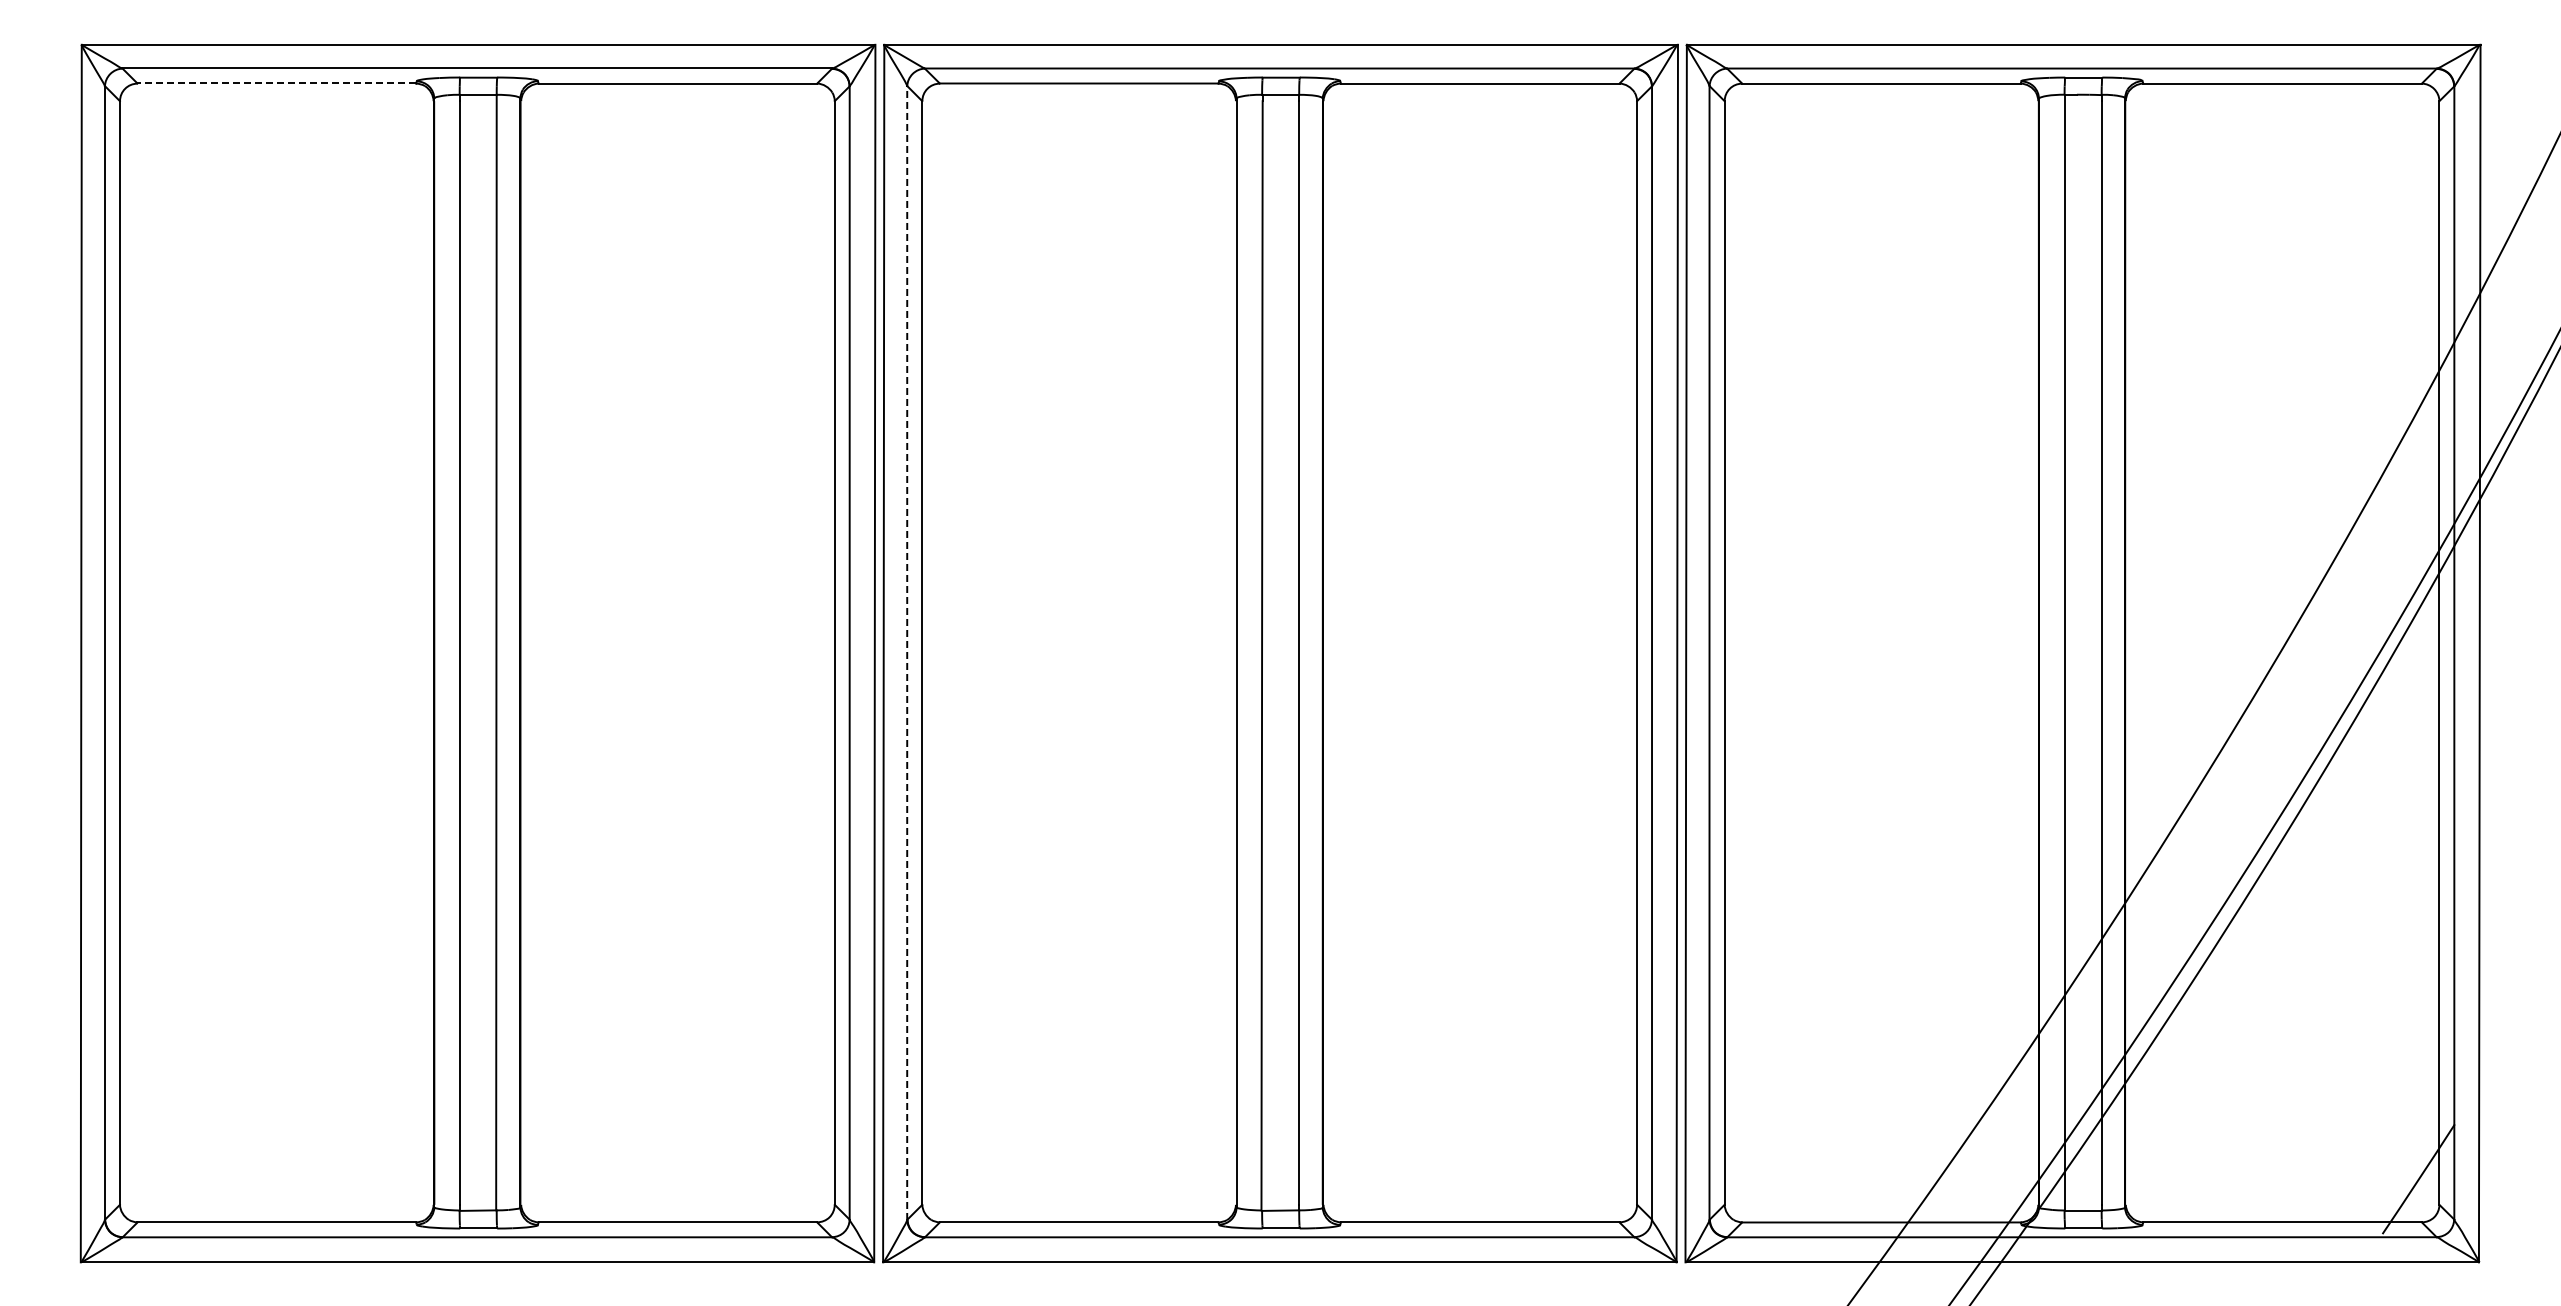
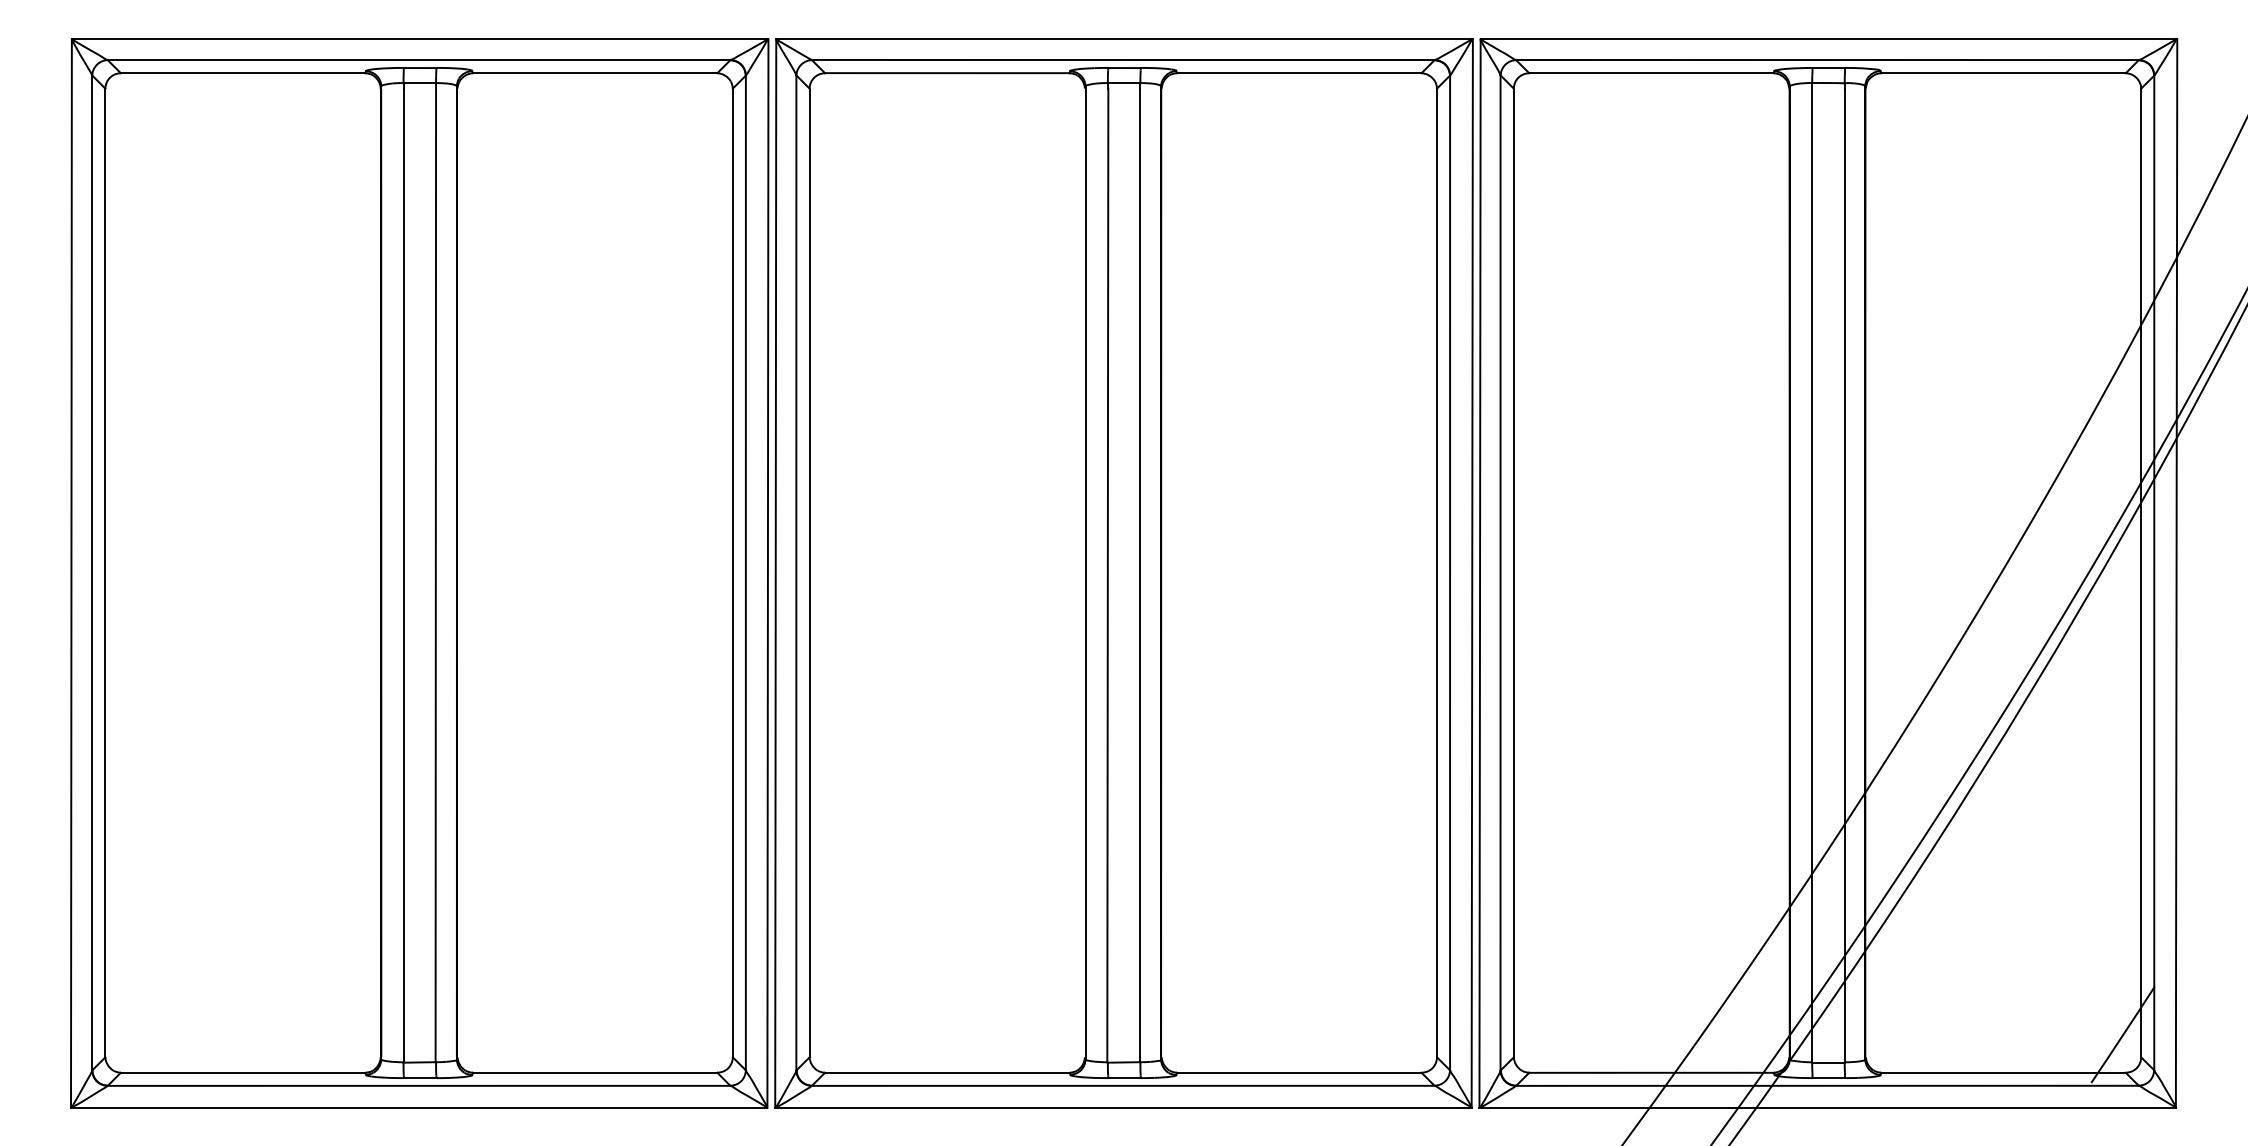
line: (276, 83) -> (242, 73), dashed -> solid
line: (907, 653) -> (796, 573), dashed -> solid

